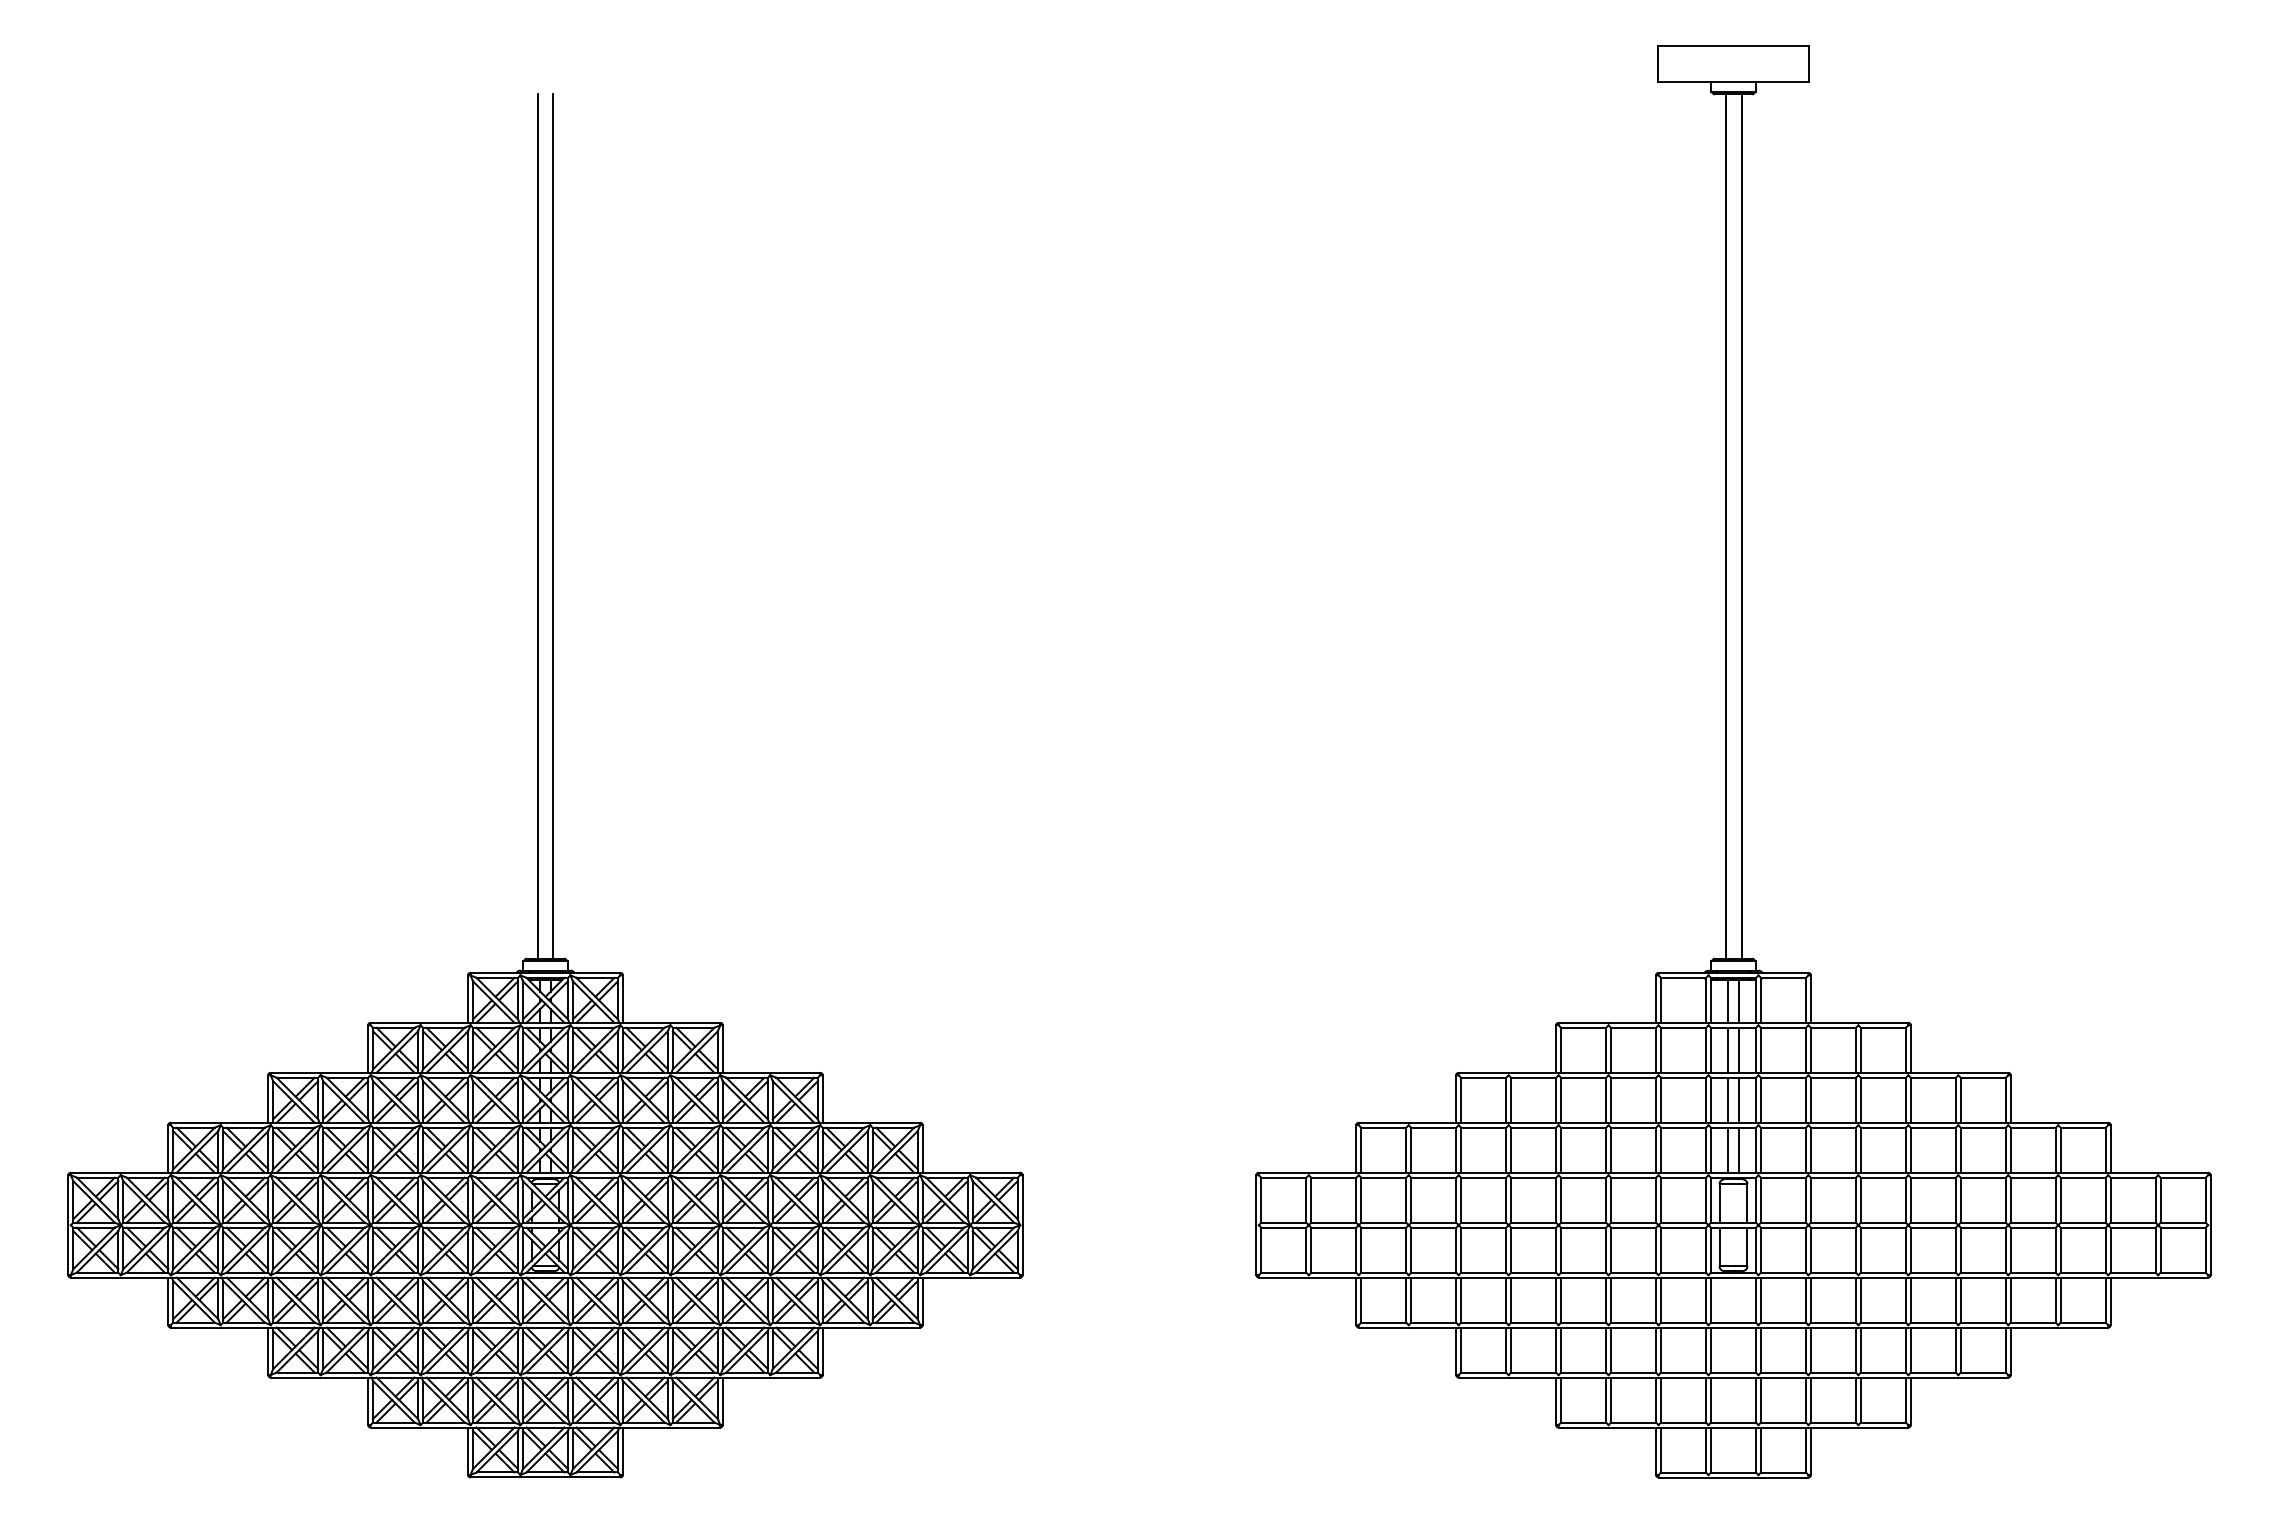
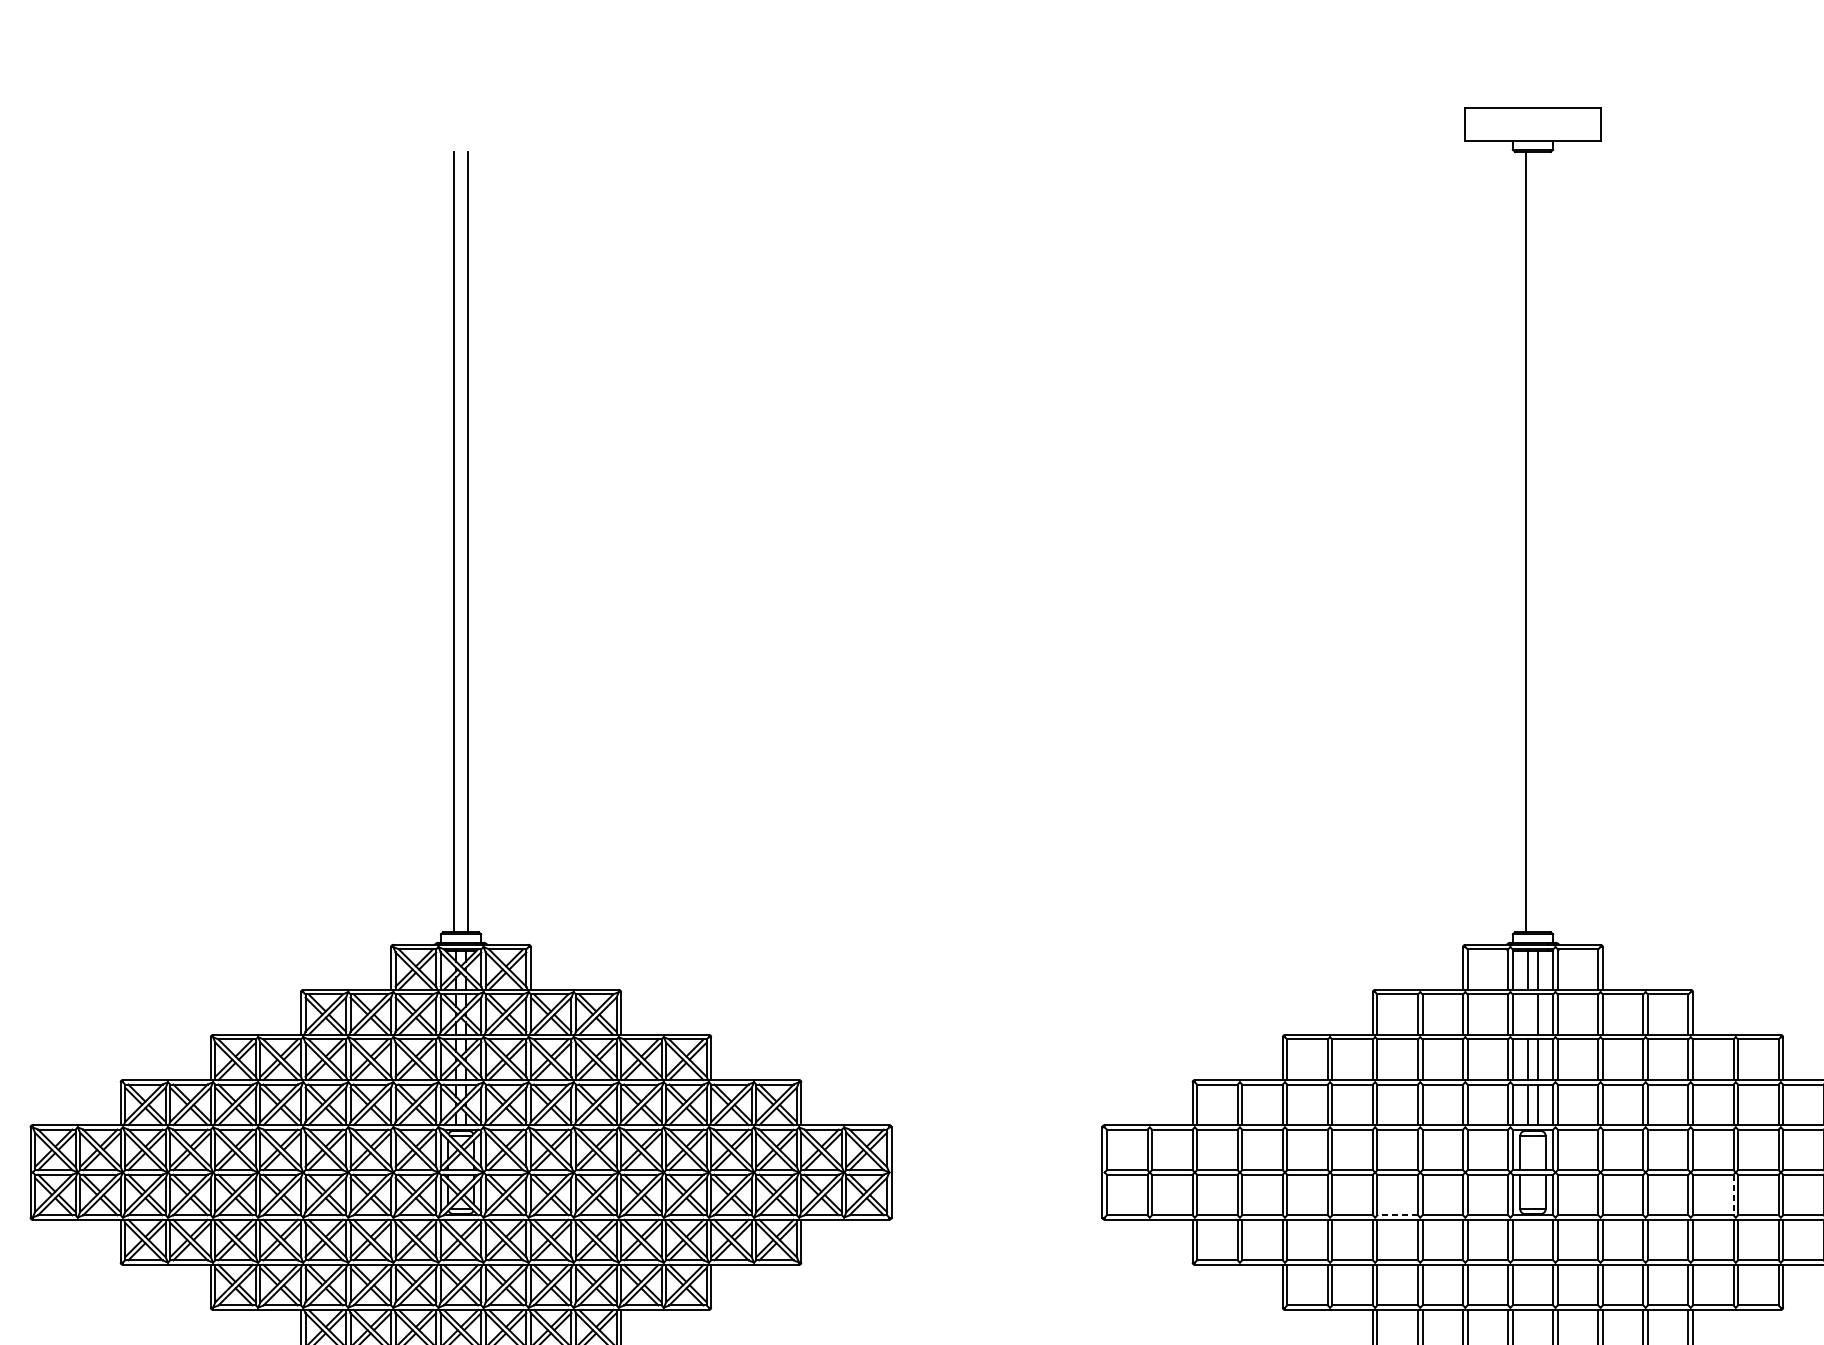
line: (1741, 526) -> (1540, 542), removed
line: (1728, 1049) -> (1528, 1013), removed
line: (1955, 1250) -> (1733, 1195), solid -> dashed
line: (1583, 1272) -> (1397, 1215), solid -> dashed

